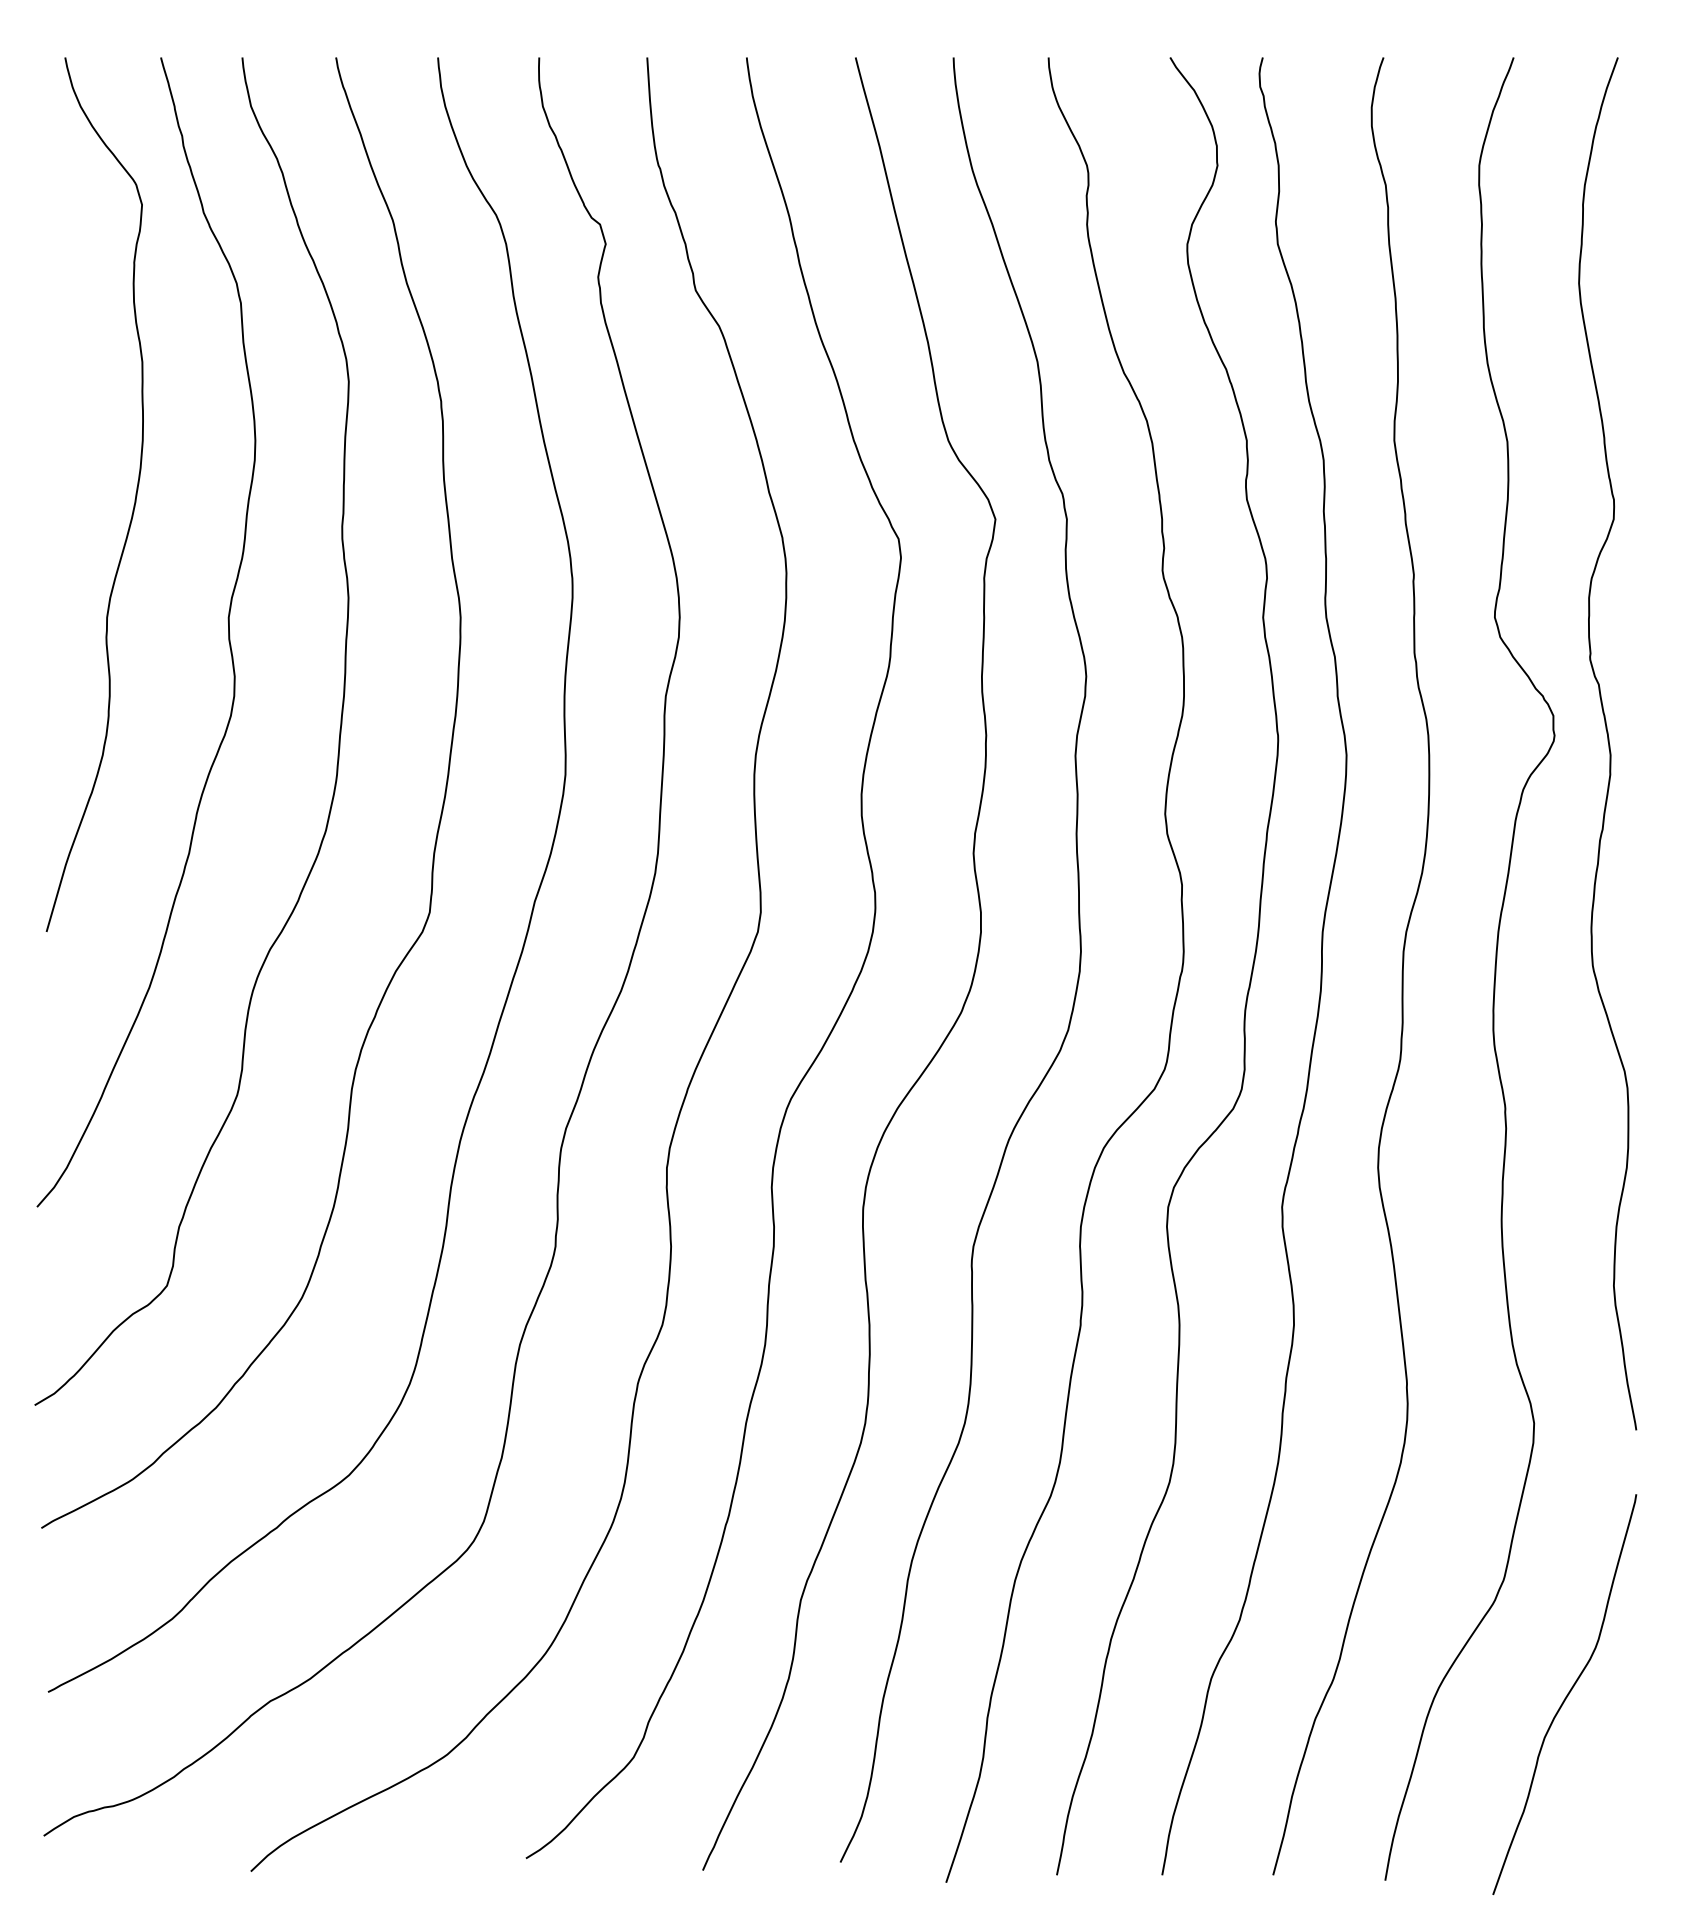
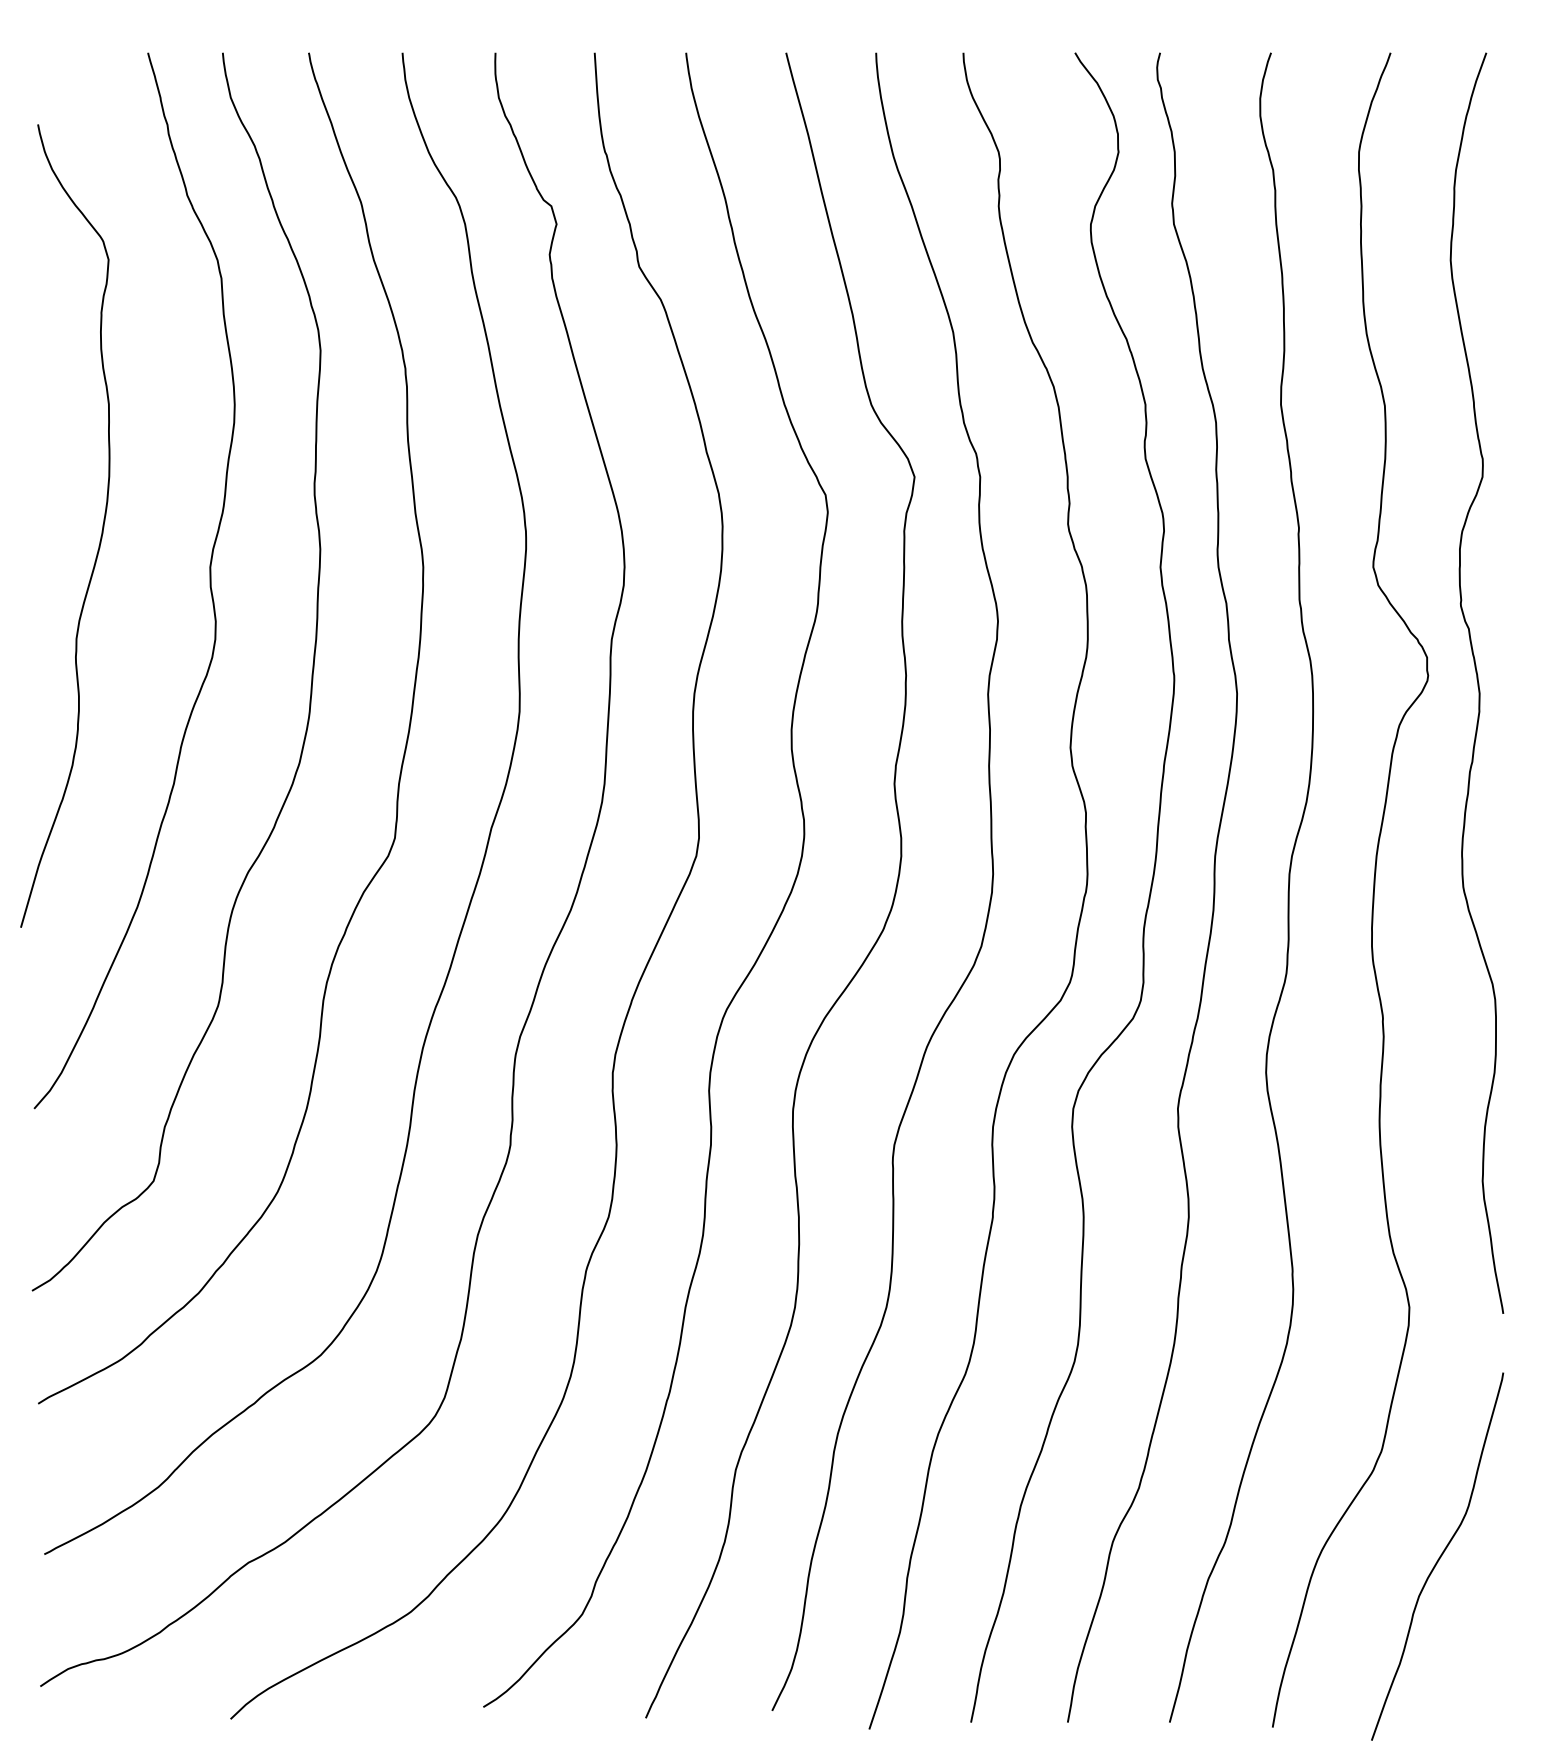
curve: (134, 499) -> (101, 530), moved

